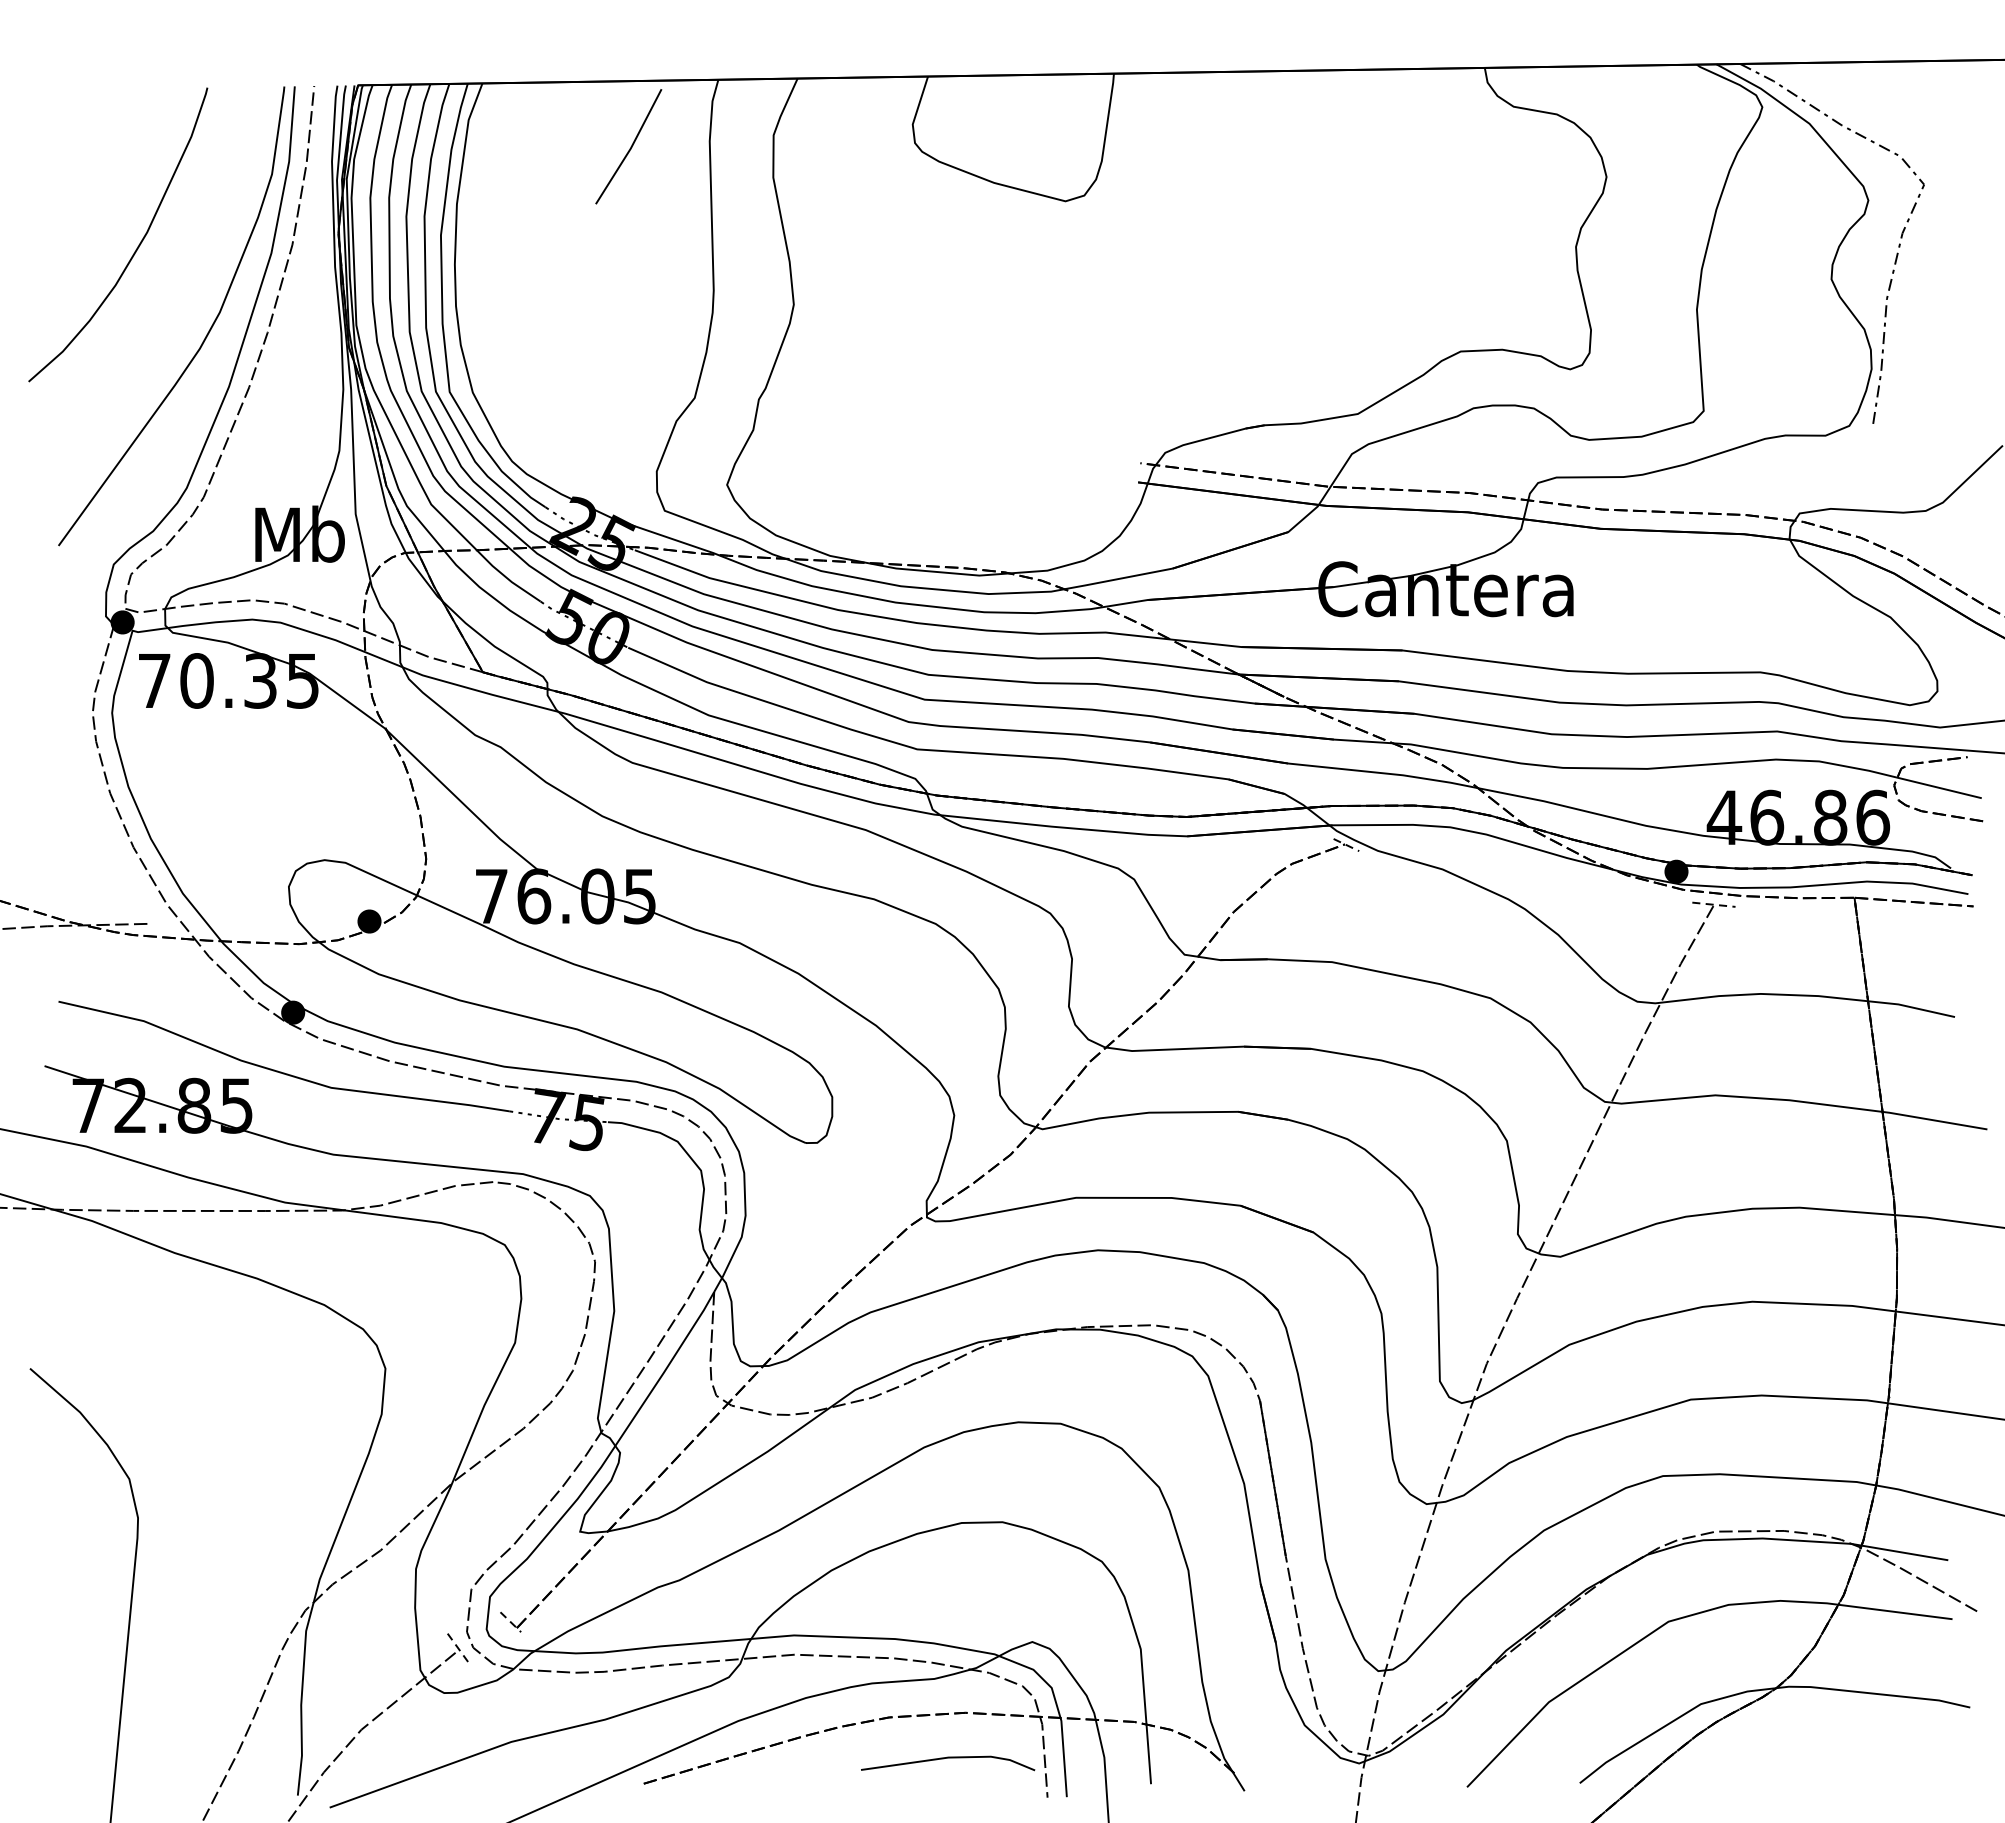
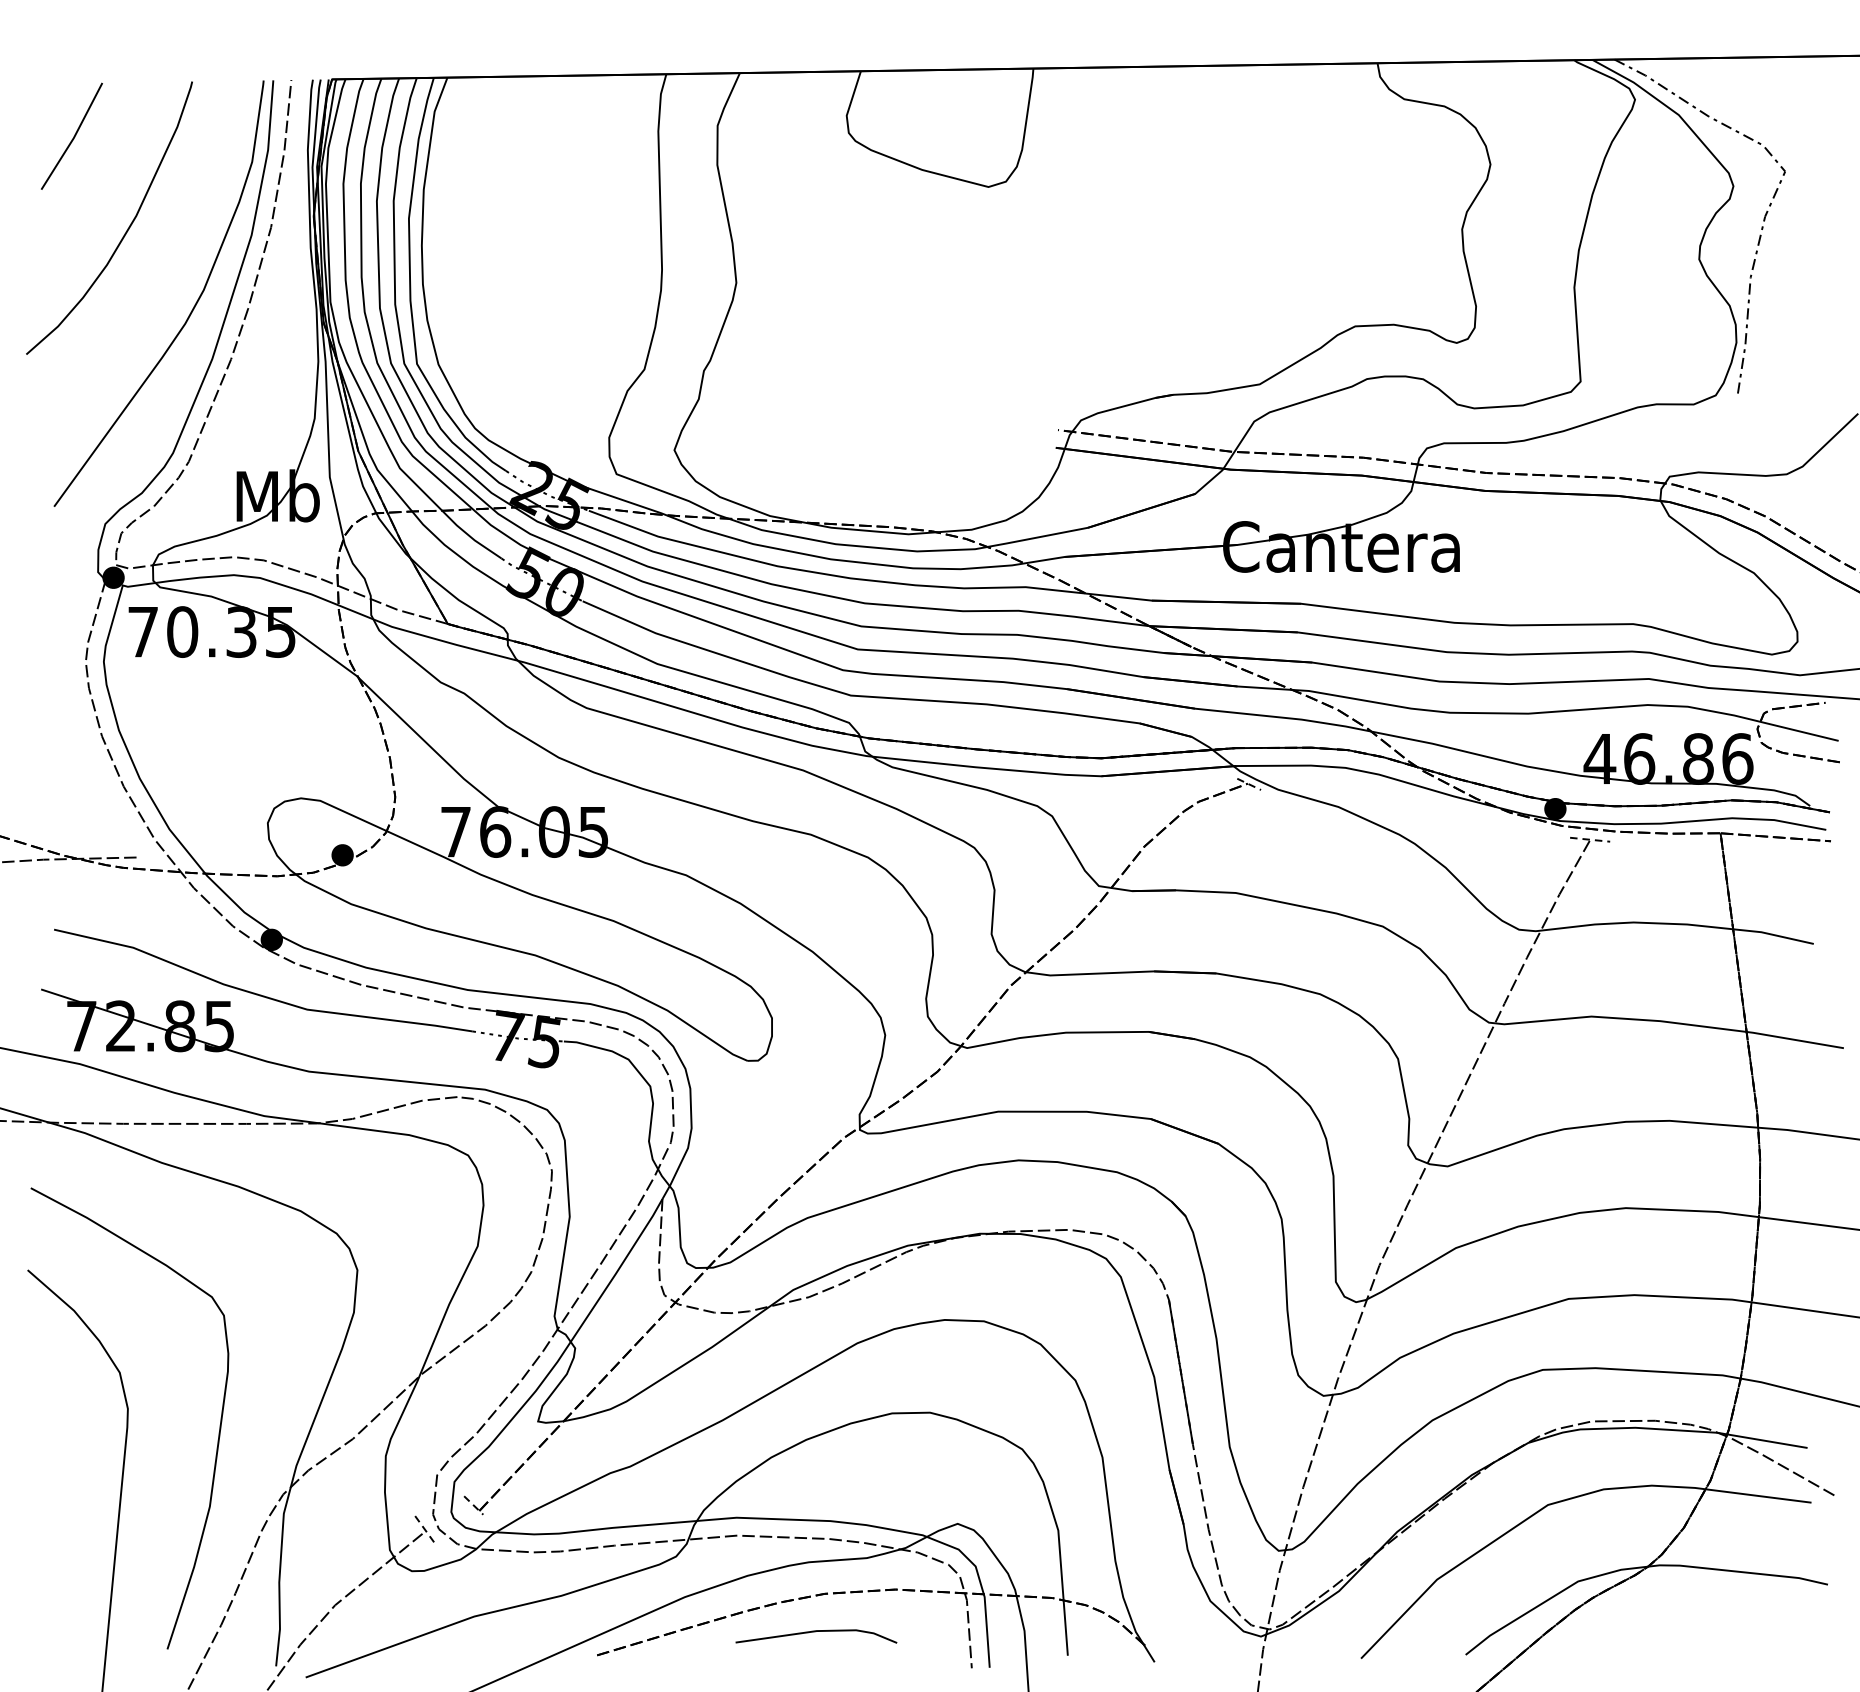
line: (630, 146) -> (73, 136), moved
curve: (236, 1538) -> (219, 1427), added
line: (948, 1758) -> (816, 1631), moved

